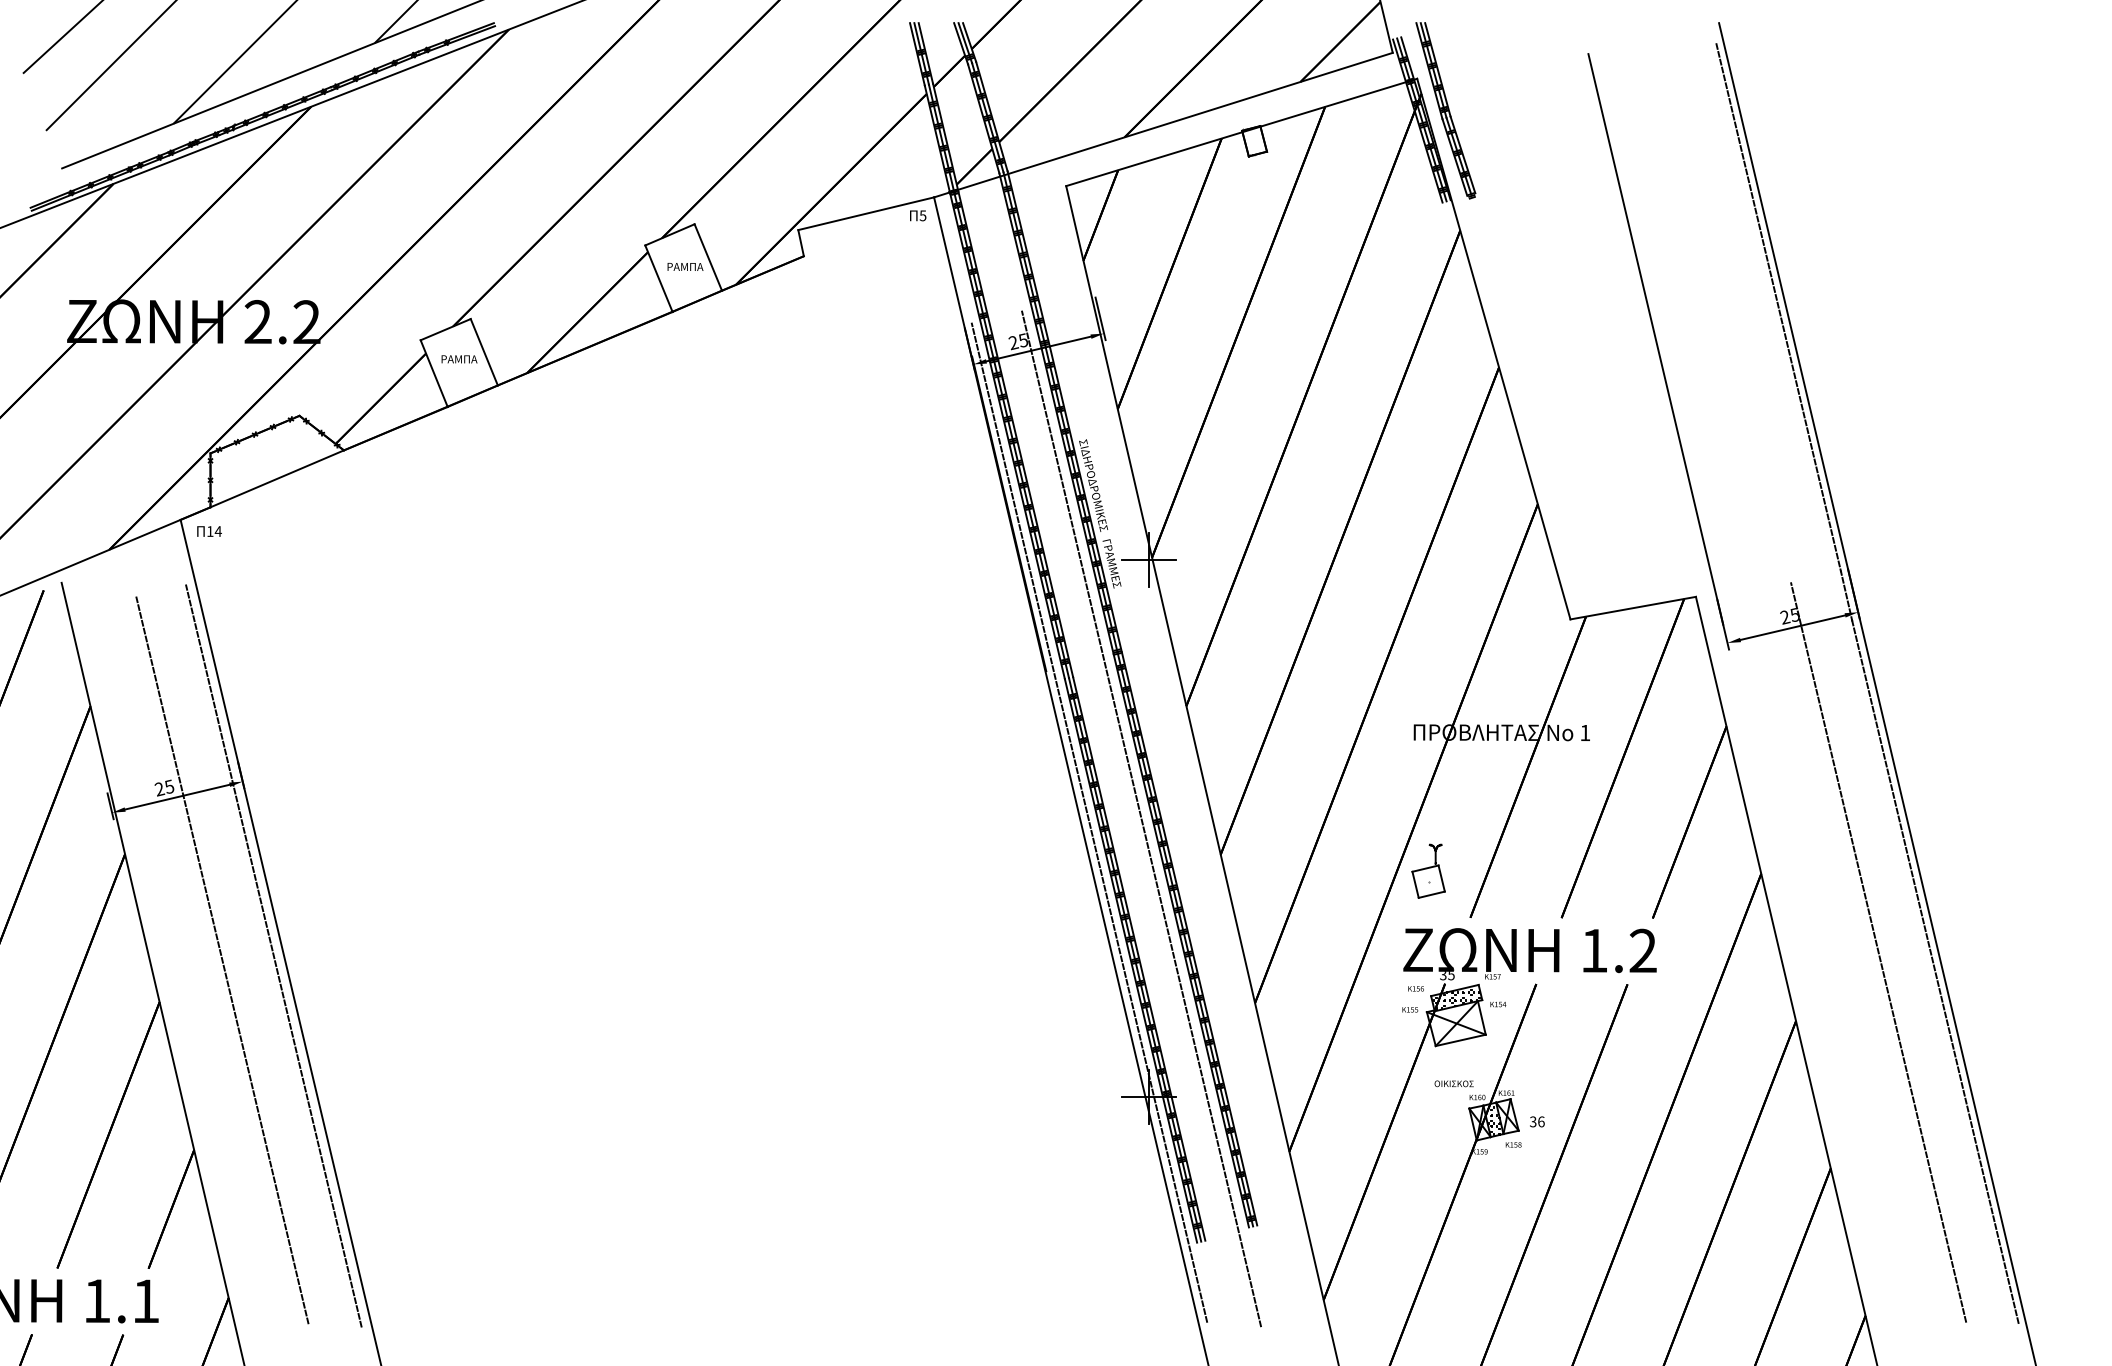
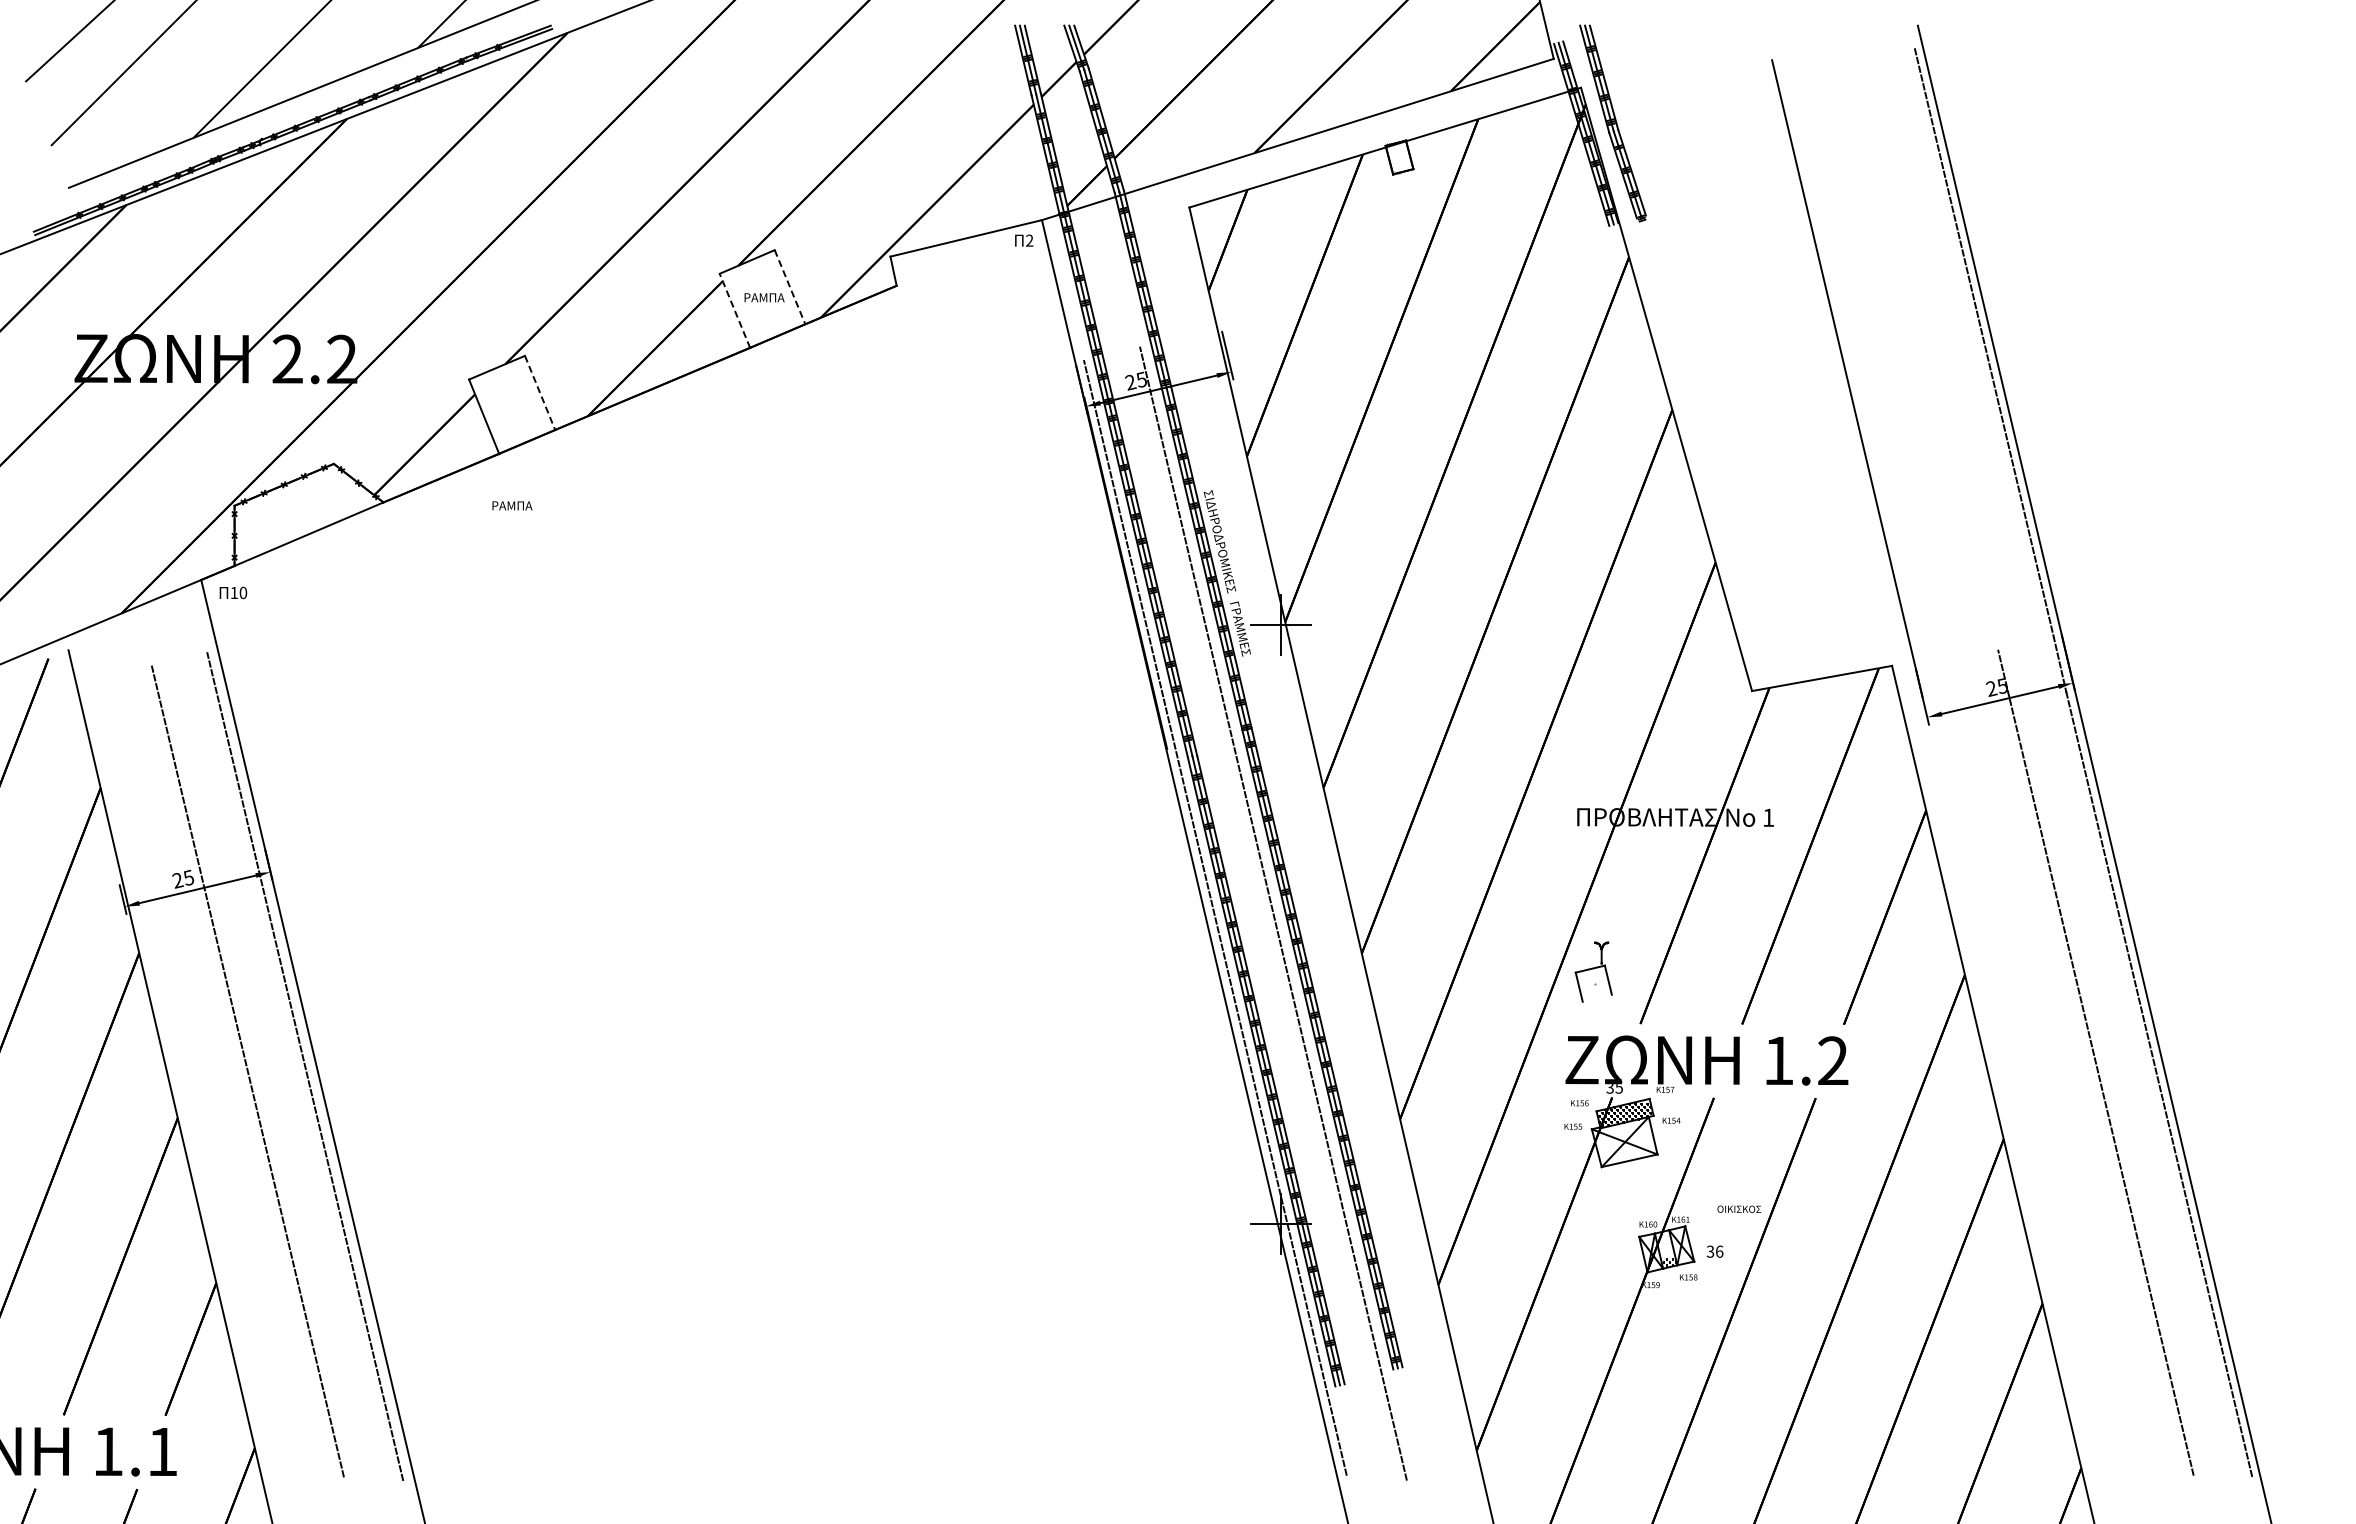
text: (922, 215) -> (1029, 240), 5 -> 2
line: (708, 257) -> (790, 287), solid -> dashed
line: (658, 278) -> (734, 310), solid -> dashed
line: (484, 352) -> (540, 393), solid -> dashed
text: (459, 359) -> (512, 505), moved
text: (218, 531) -> (243, 592), 14 -> 10
line: (1431, 894) -> (1596, 997), removed
text: (1454, 1083) -> (1739, 1208), moved

